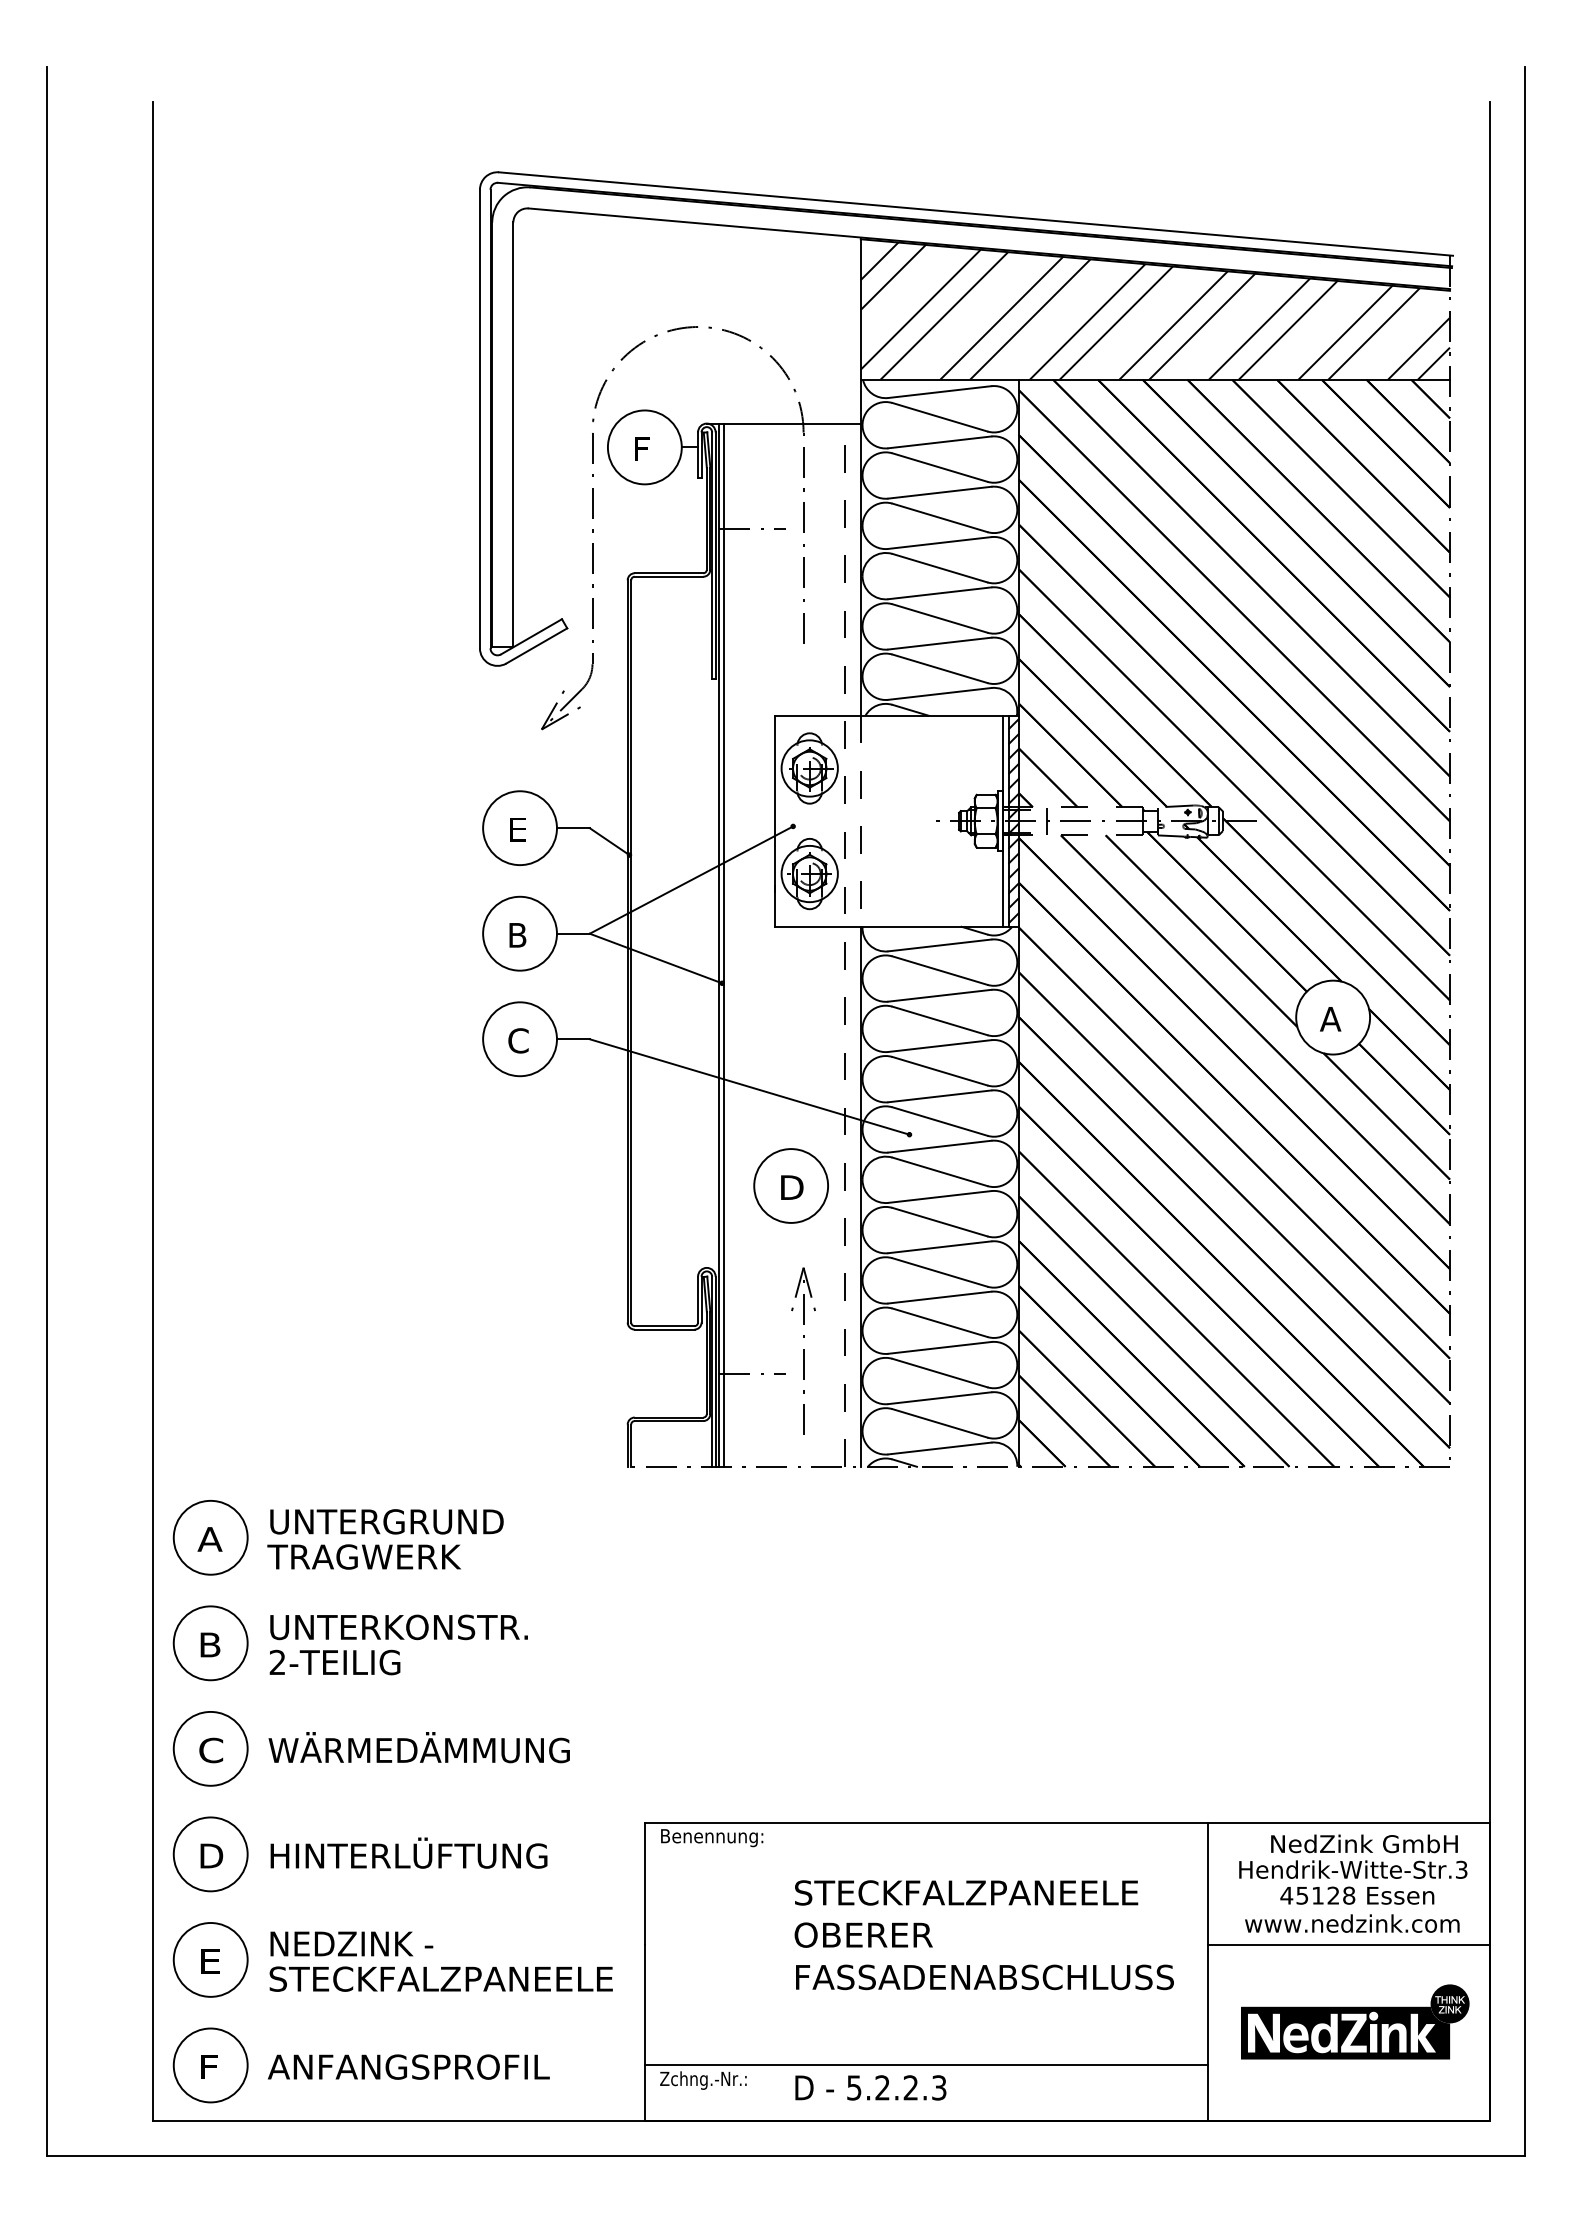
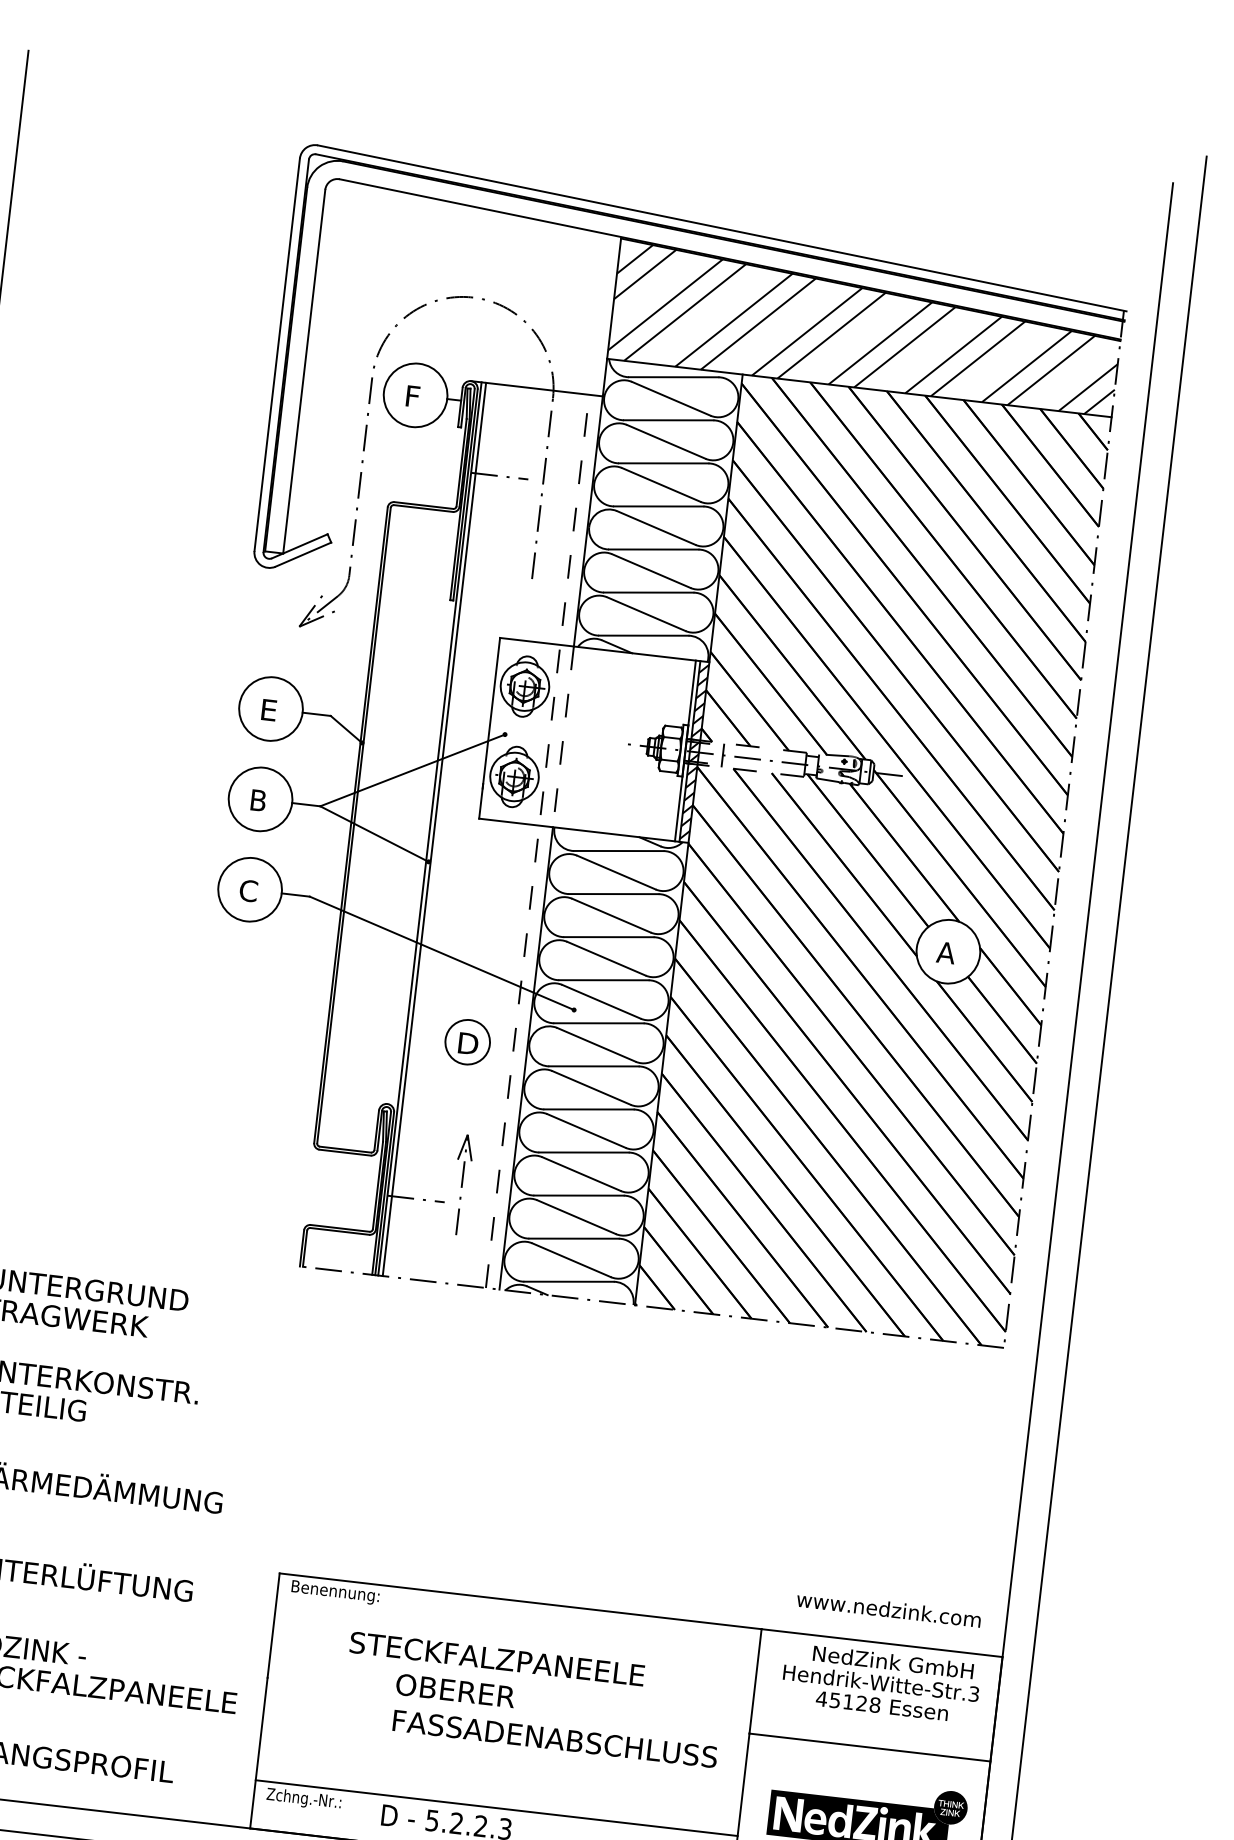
circle: (791, 1185) -> (468, 1041), size x0.7
part: (803, 1350) -> (461, 1184), size x0.7
text: (966, 1892) -> (497, 1658), moved
text: (1352, 1923) -> (889, 1609), moved

